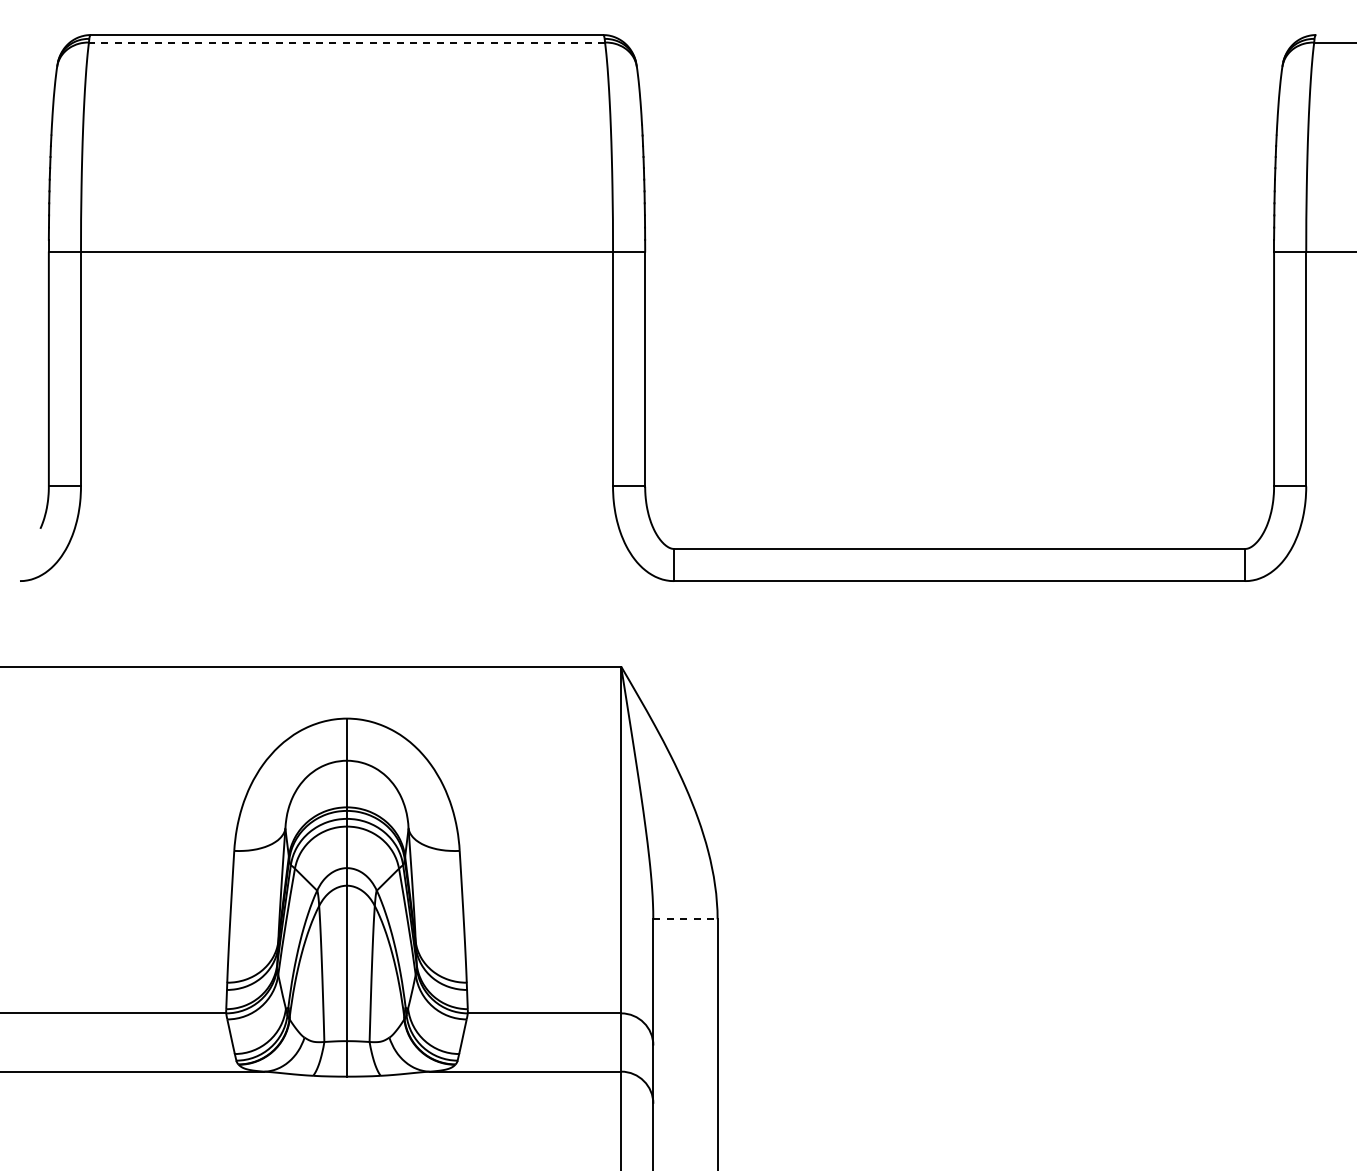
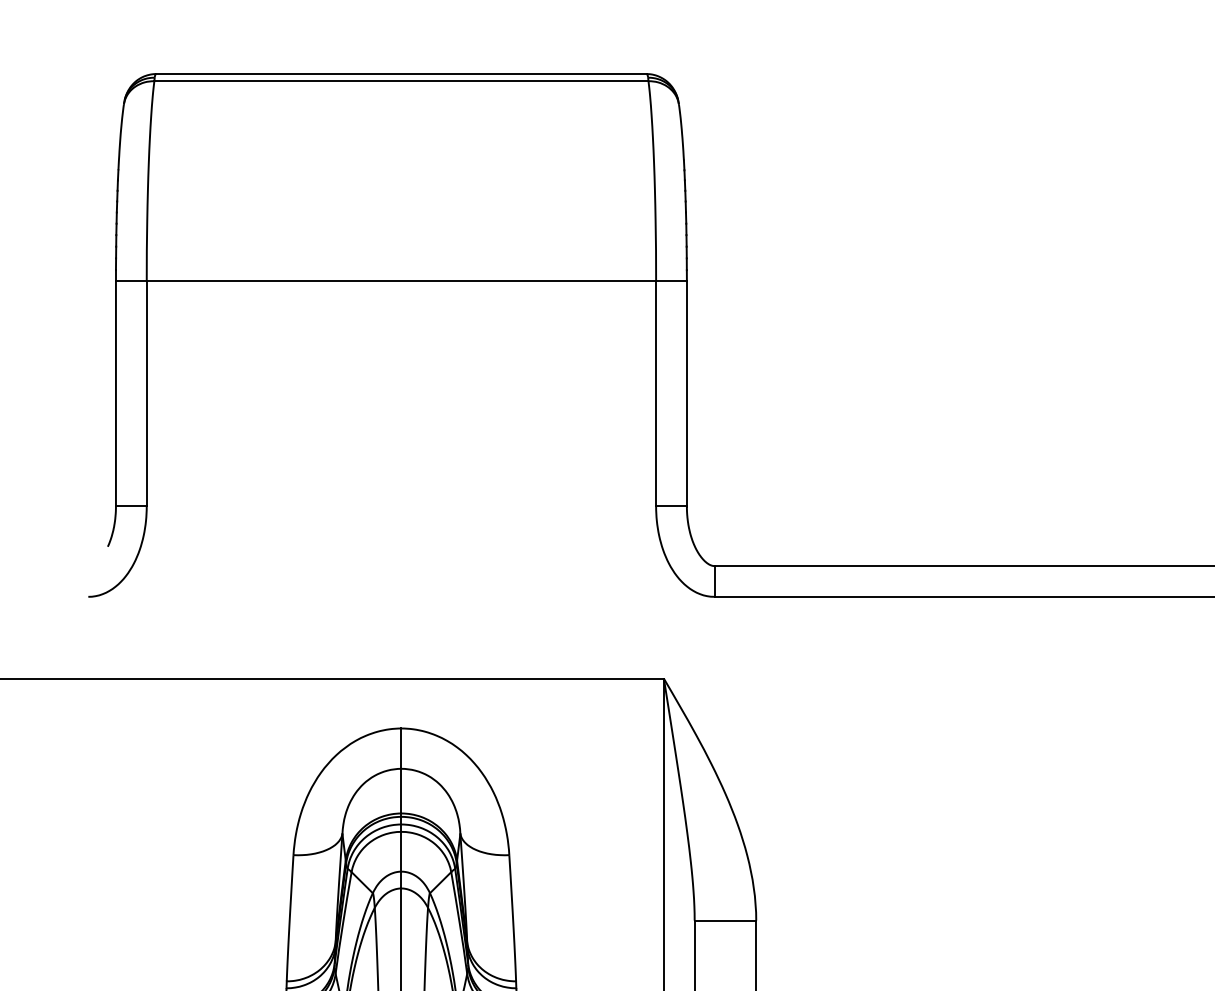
line: (346, 42) -> (400, 81), dashed -> solid
line: (685, 919) -> (725, 920), dashed -> solid

